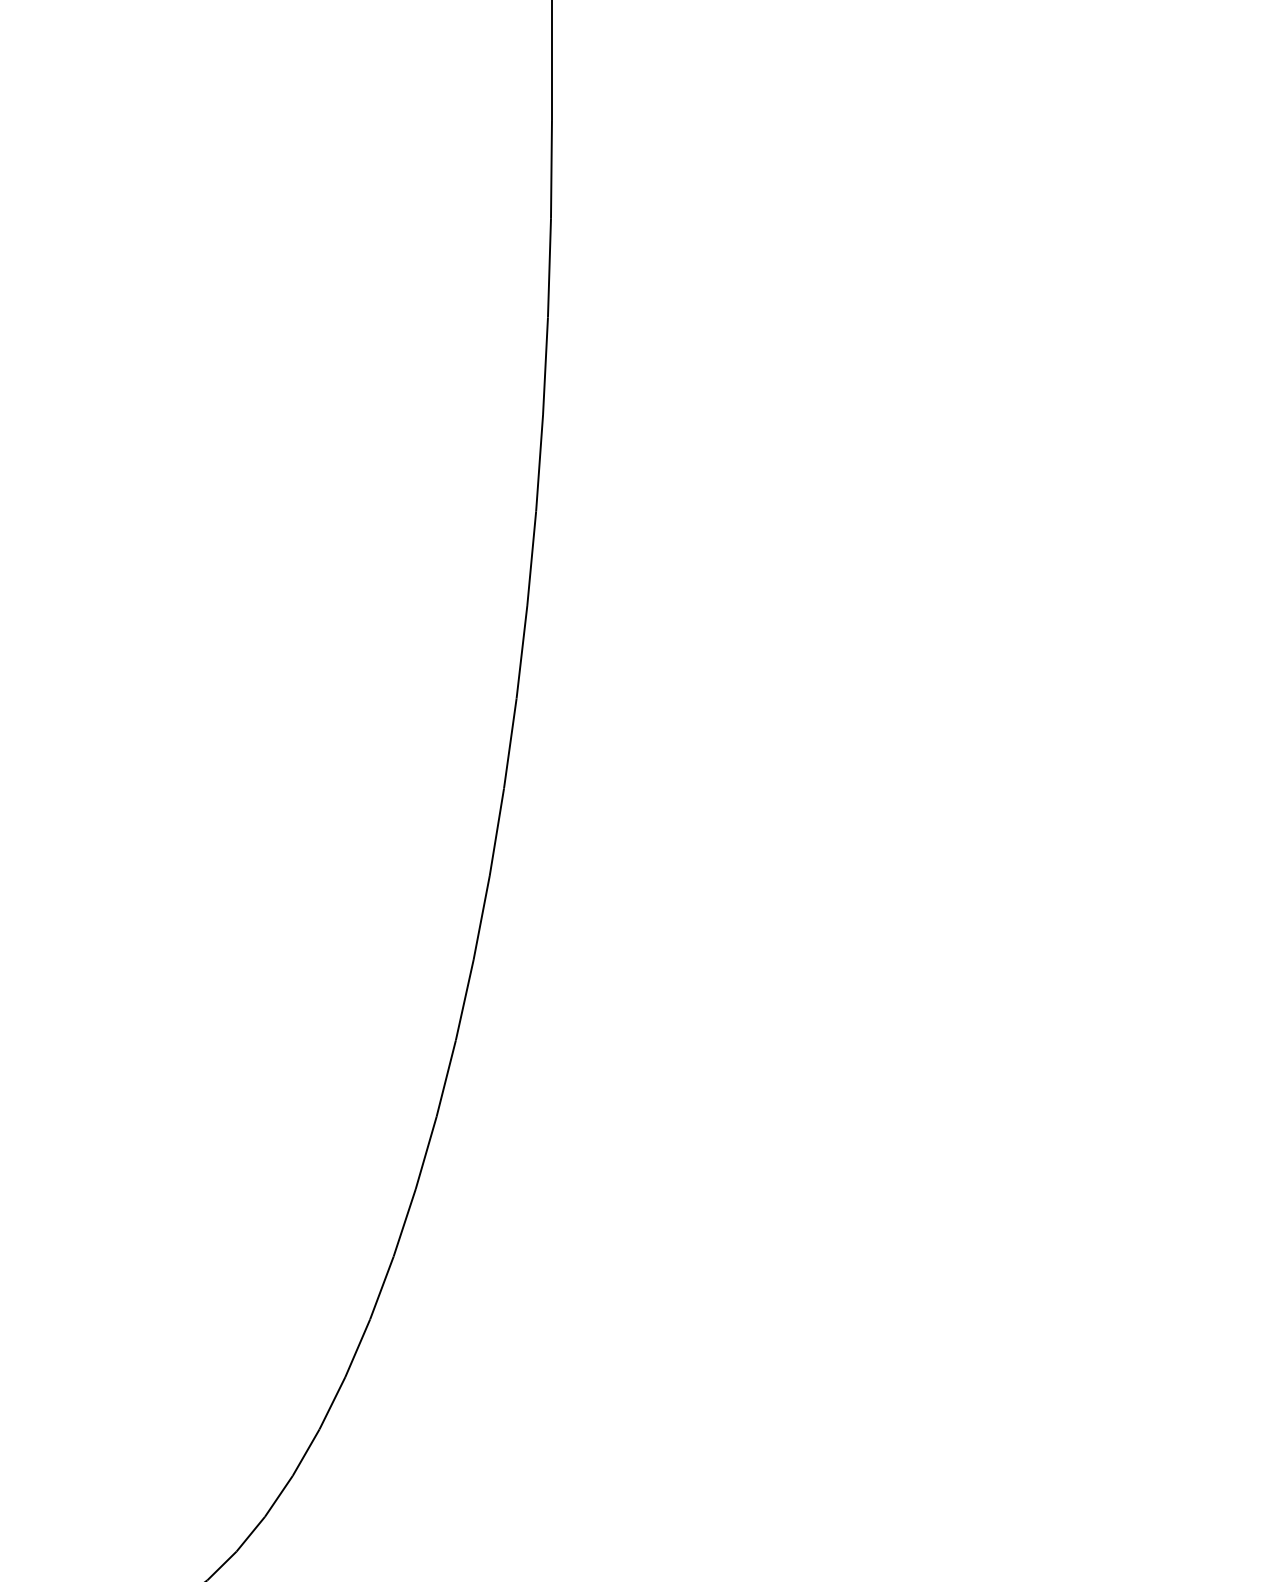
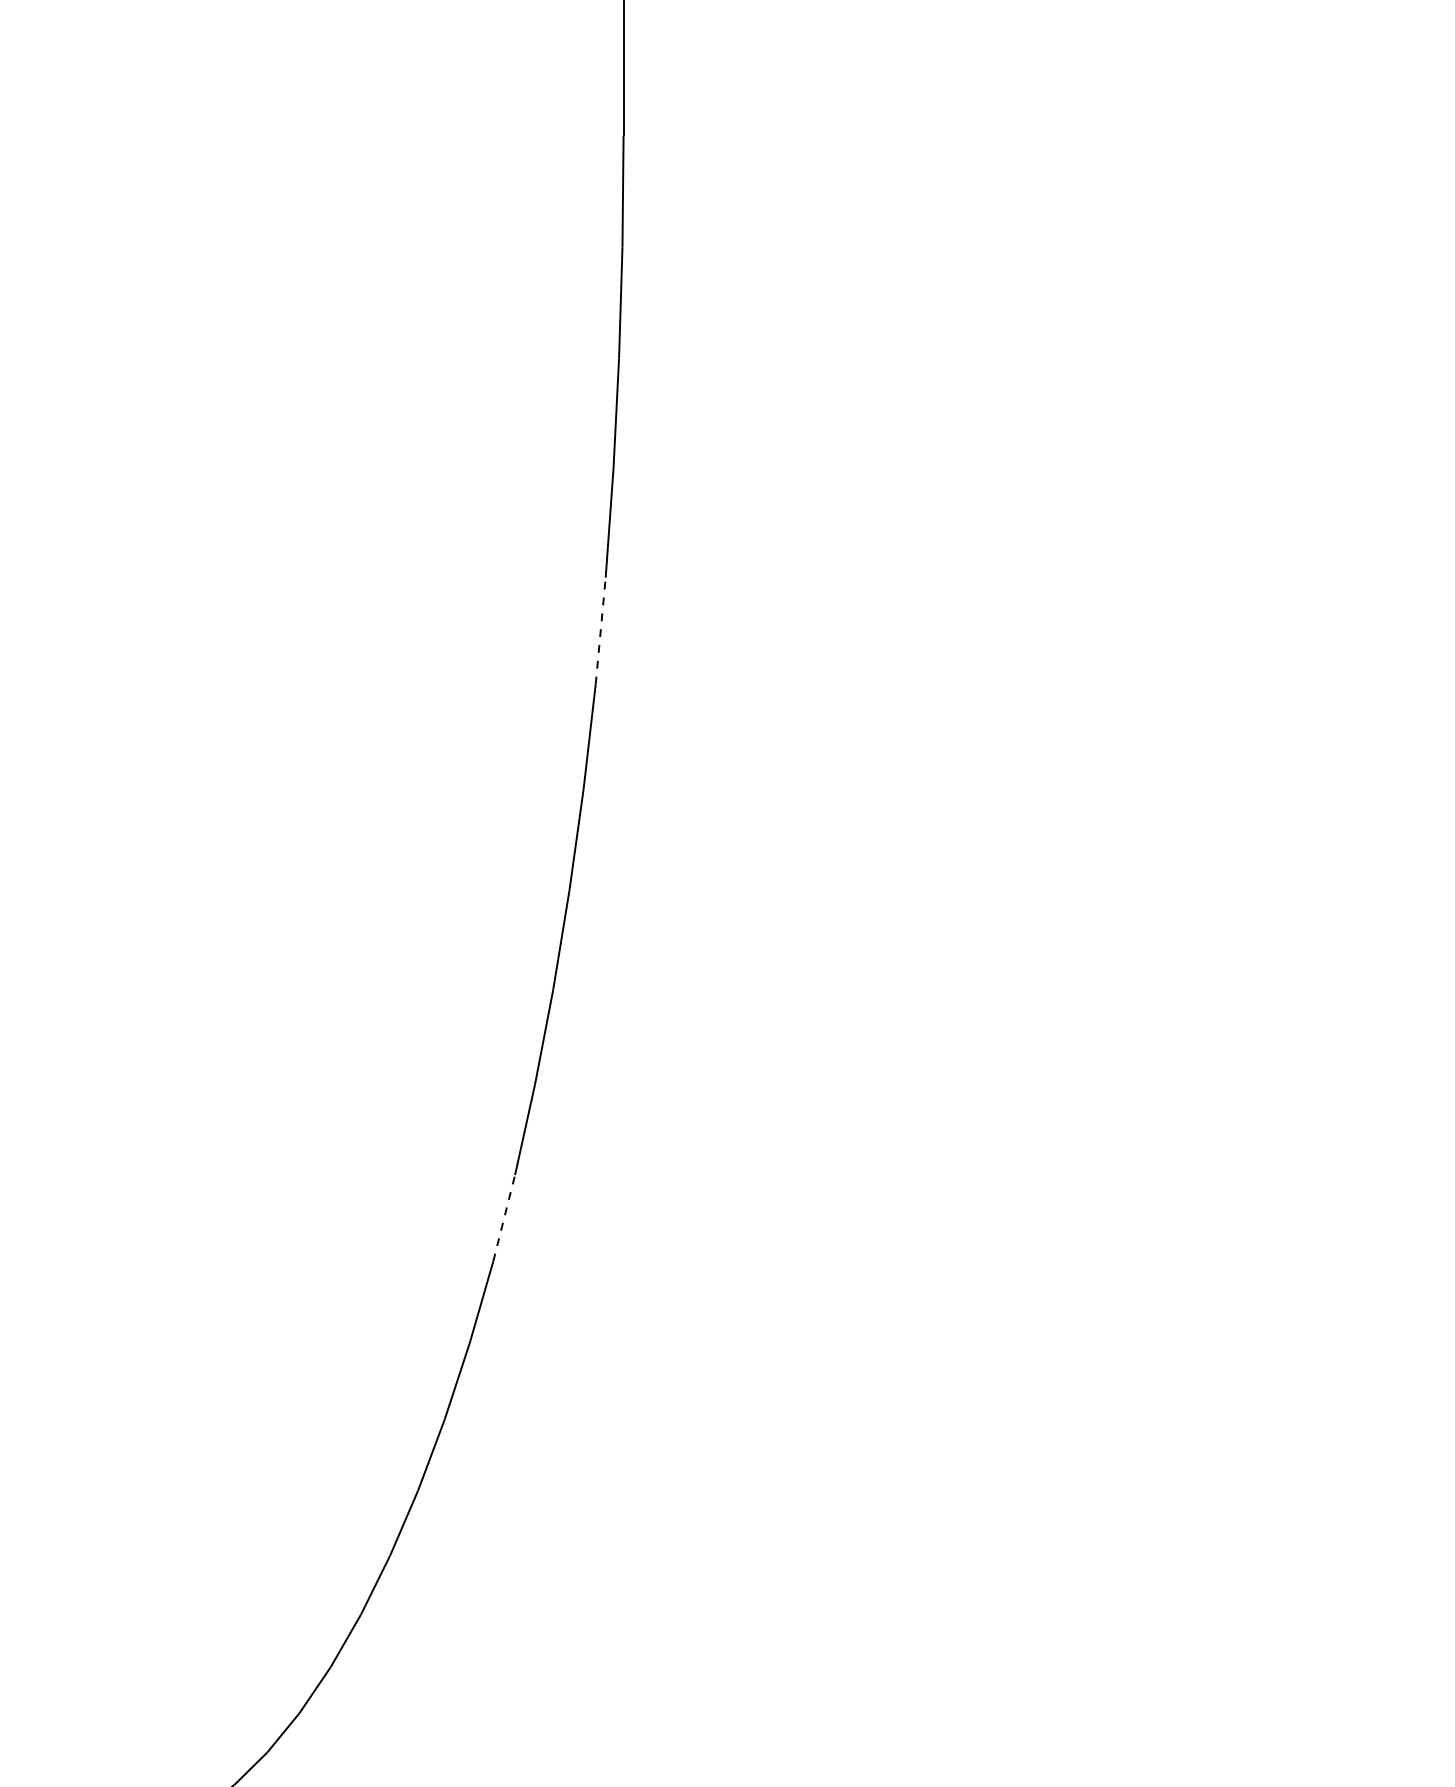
line: (531, 558) -> (600, 631), solid -> dashed
line: (446, 1078) -> (504, 1218), solid -> dashed

